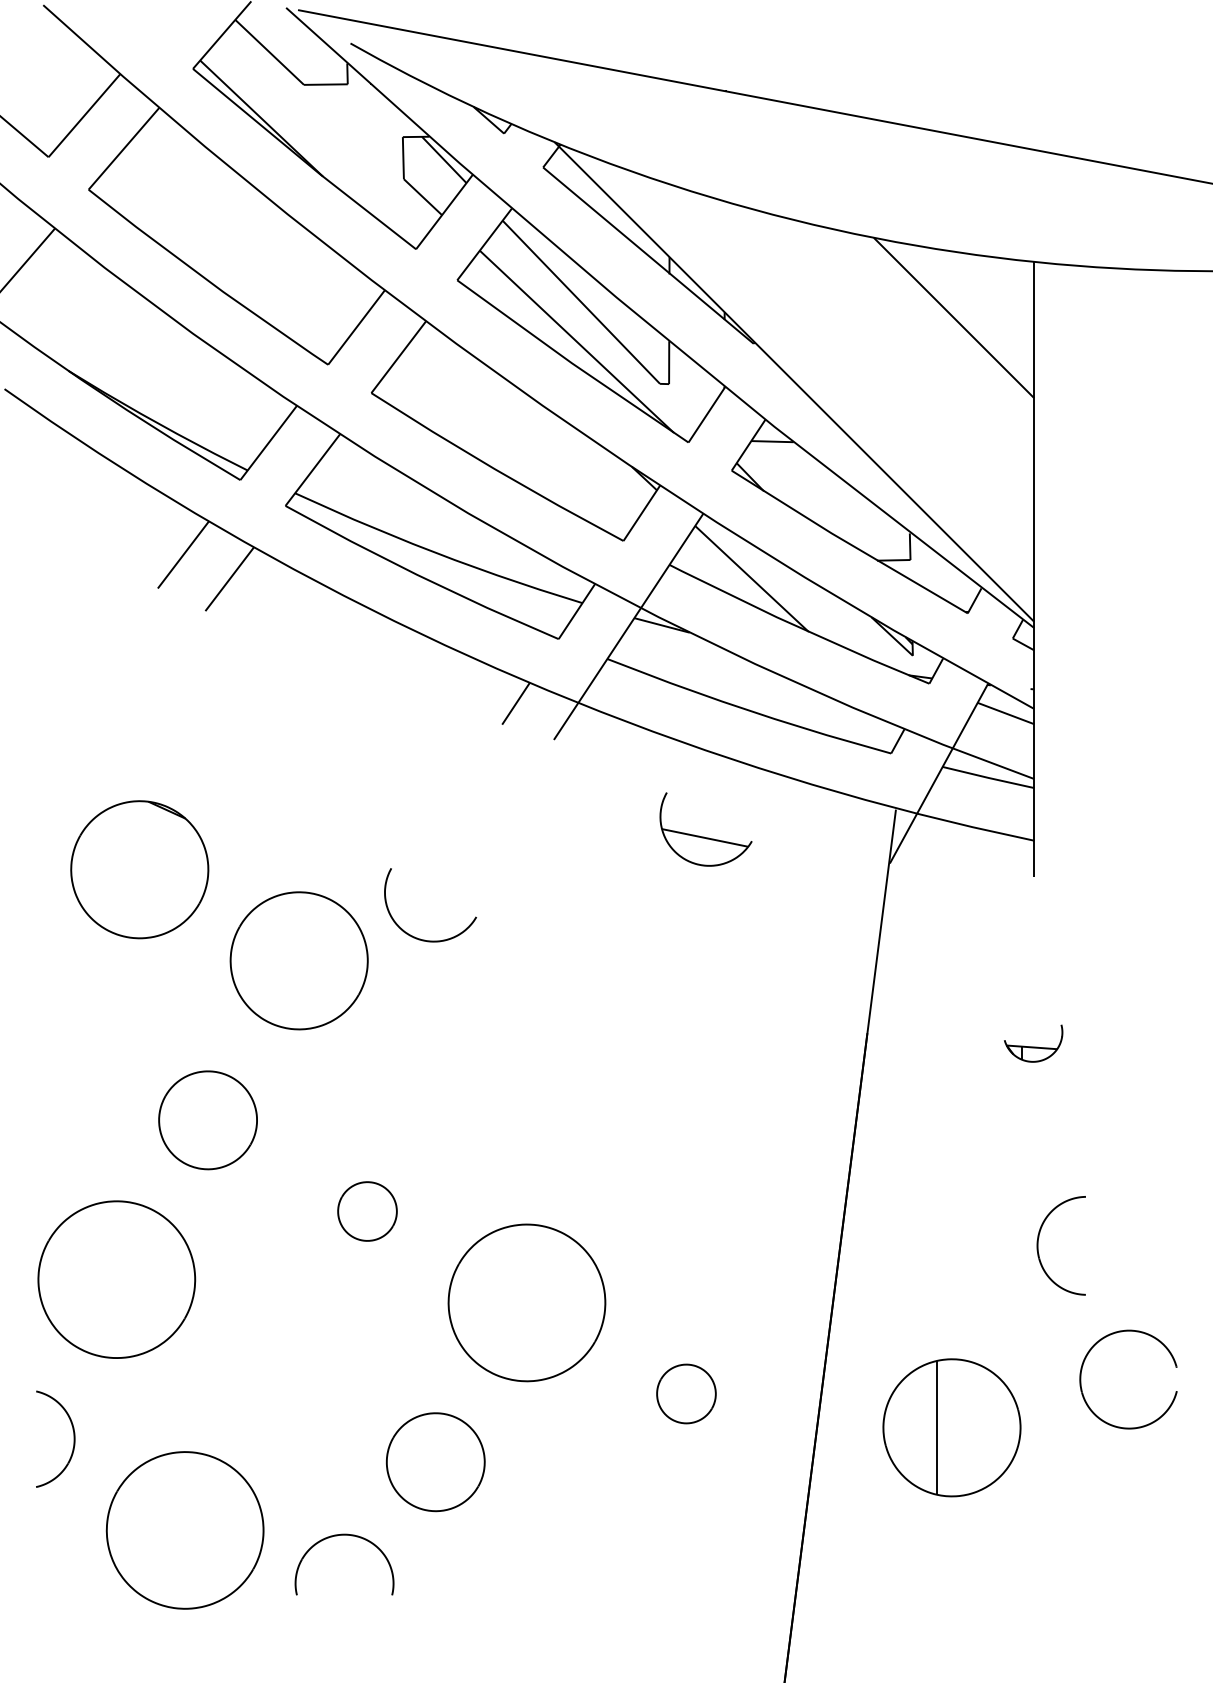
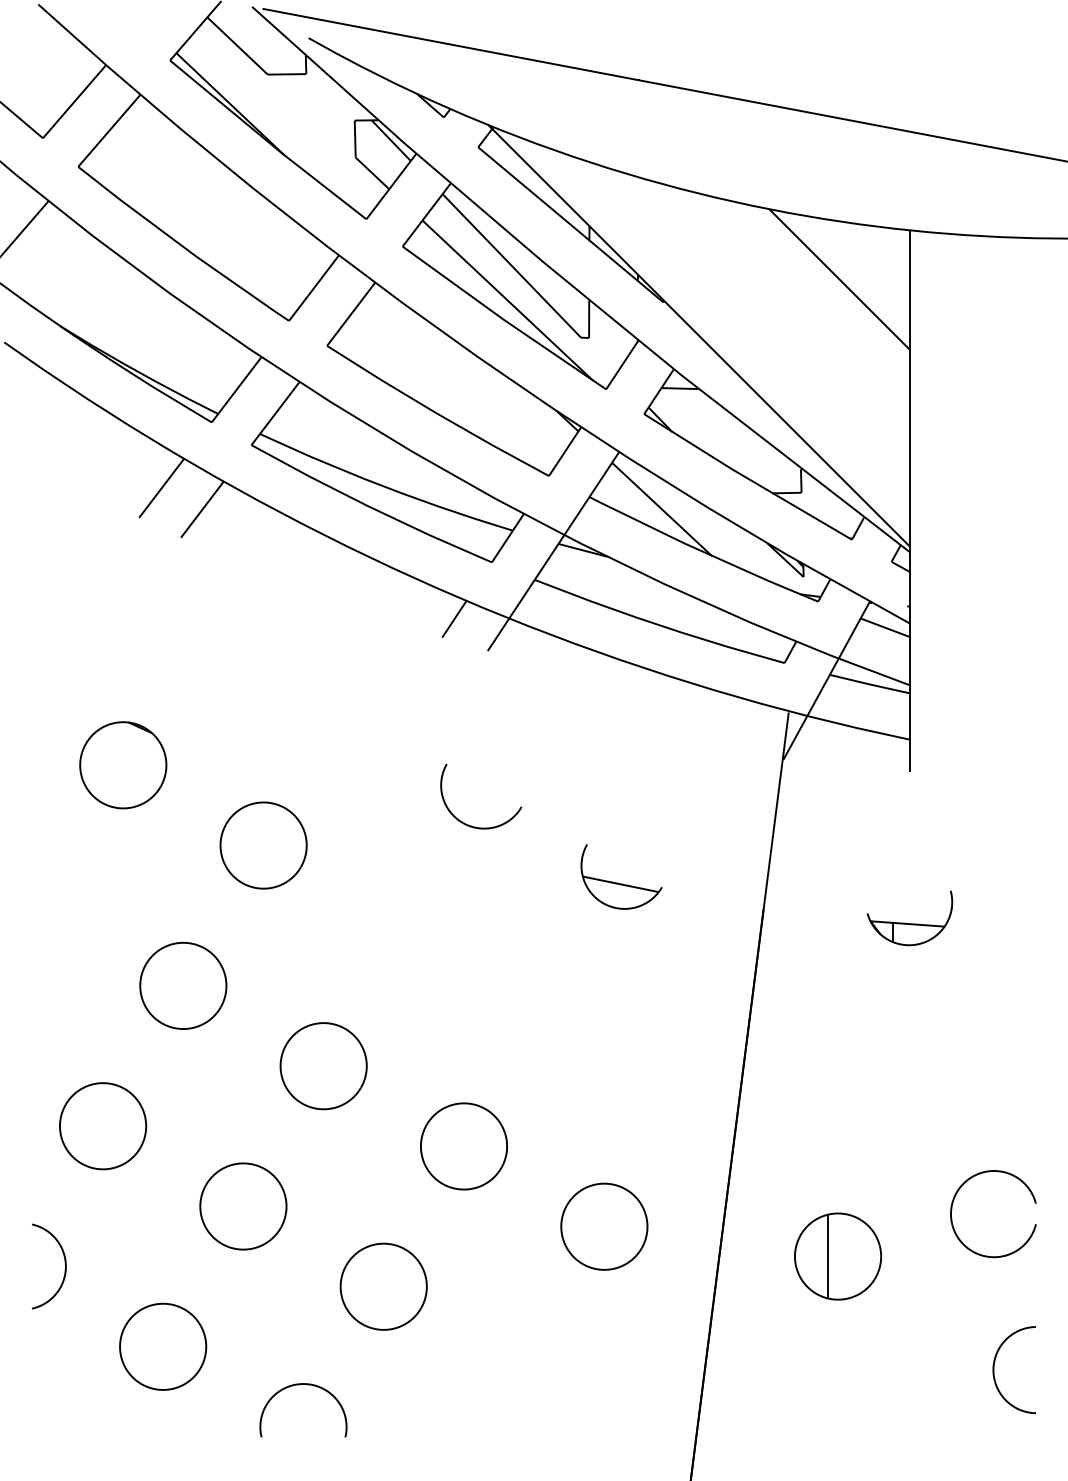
part: (704, 836) -> (620, 883), moved
part: (139, 869) -> (122, 765), size x0.71
curve: (420, 938) -> (472, 825), moved
part: (299, 960) -> (263, 845), size x0.71
part: (1033, 1043) -> (909, 918), size x1.67
part: (367, 1211) -> (323, 1066), size x1.67
part: (1038, 1245) -> (994, 1369), moved
part: (116, 1279) -> (102, 1125), size x0.62
part: (526, 1302) -> (463, 1146), size x0.62
part: (276, 1370) -> (243, 1206), added
part: (686, 1393) -> (604, 1226), size x1.67
part: (951, 1427) -> (837, 1256), size x0.71
part: (184, 1530) -> (162, 1346), size x0.62
part: (337, 1536) -> (297, 1385), moved

